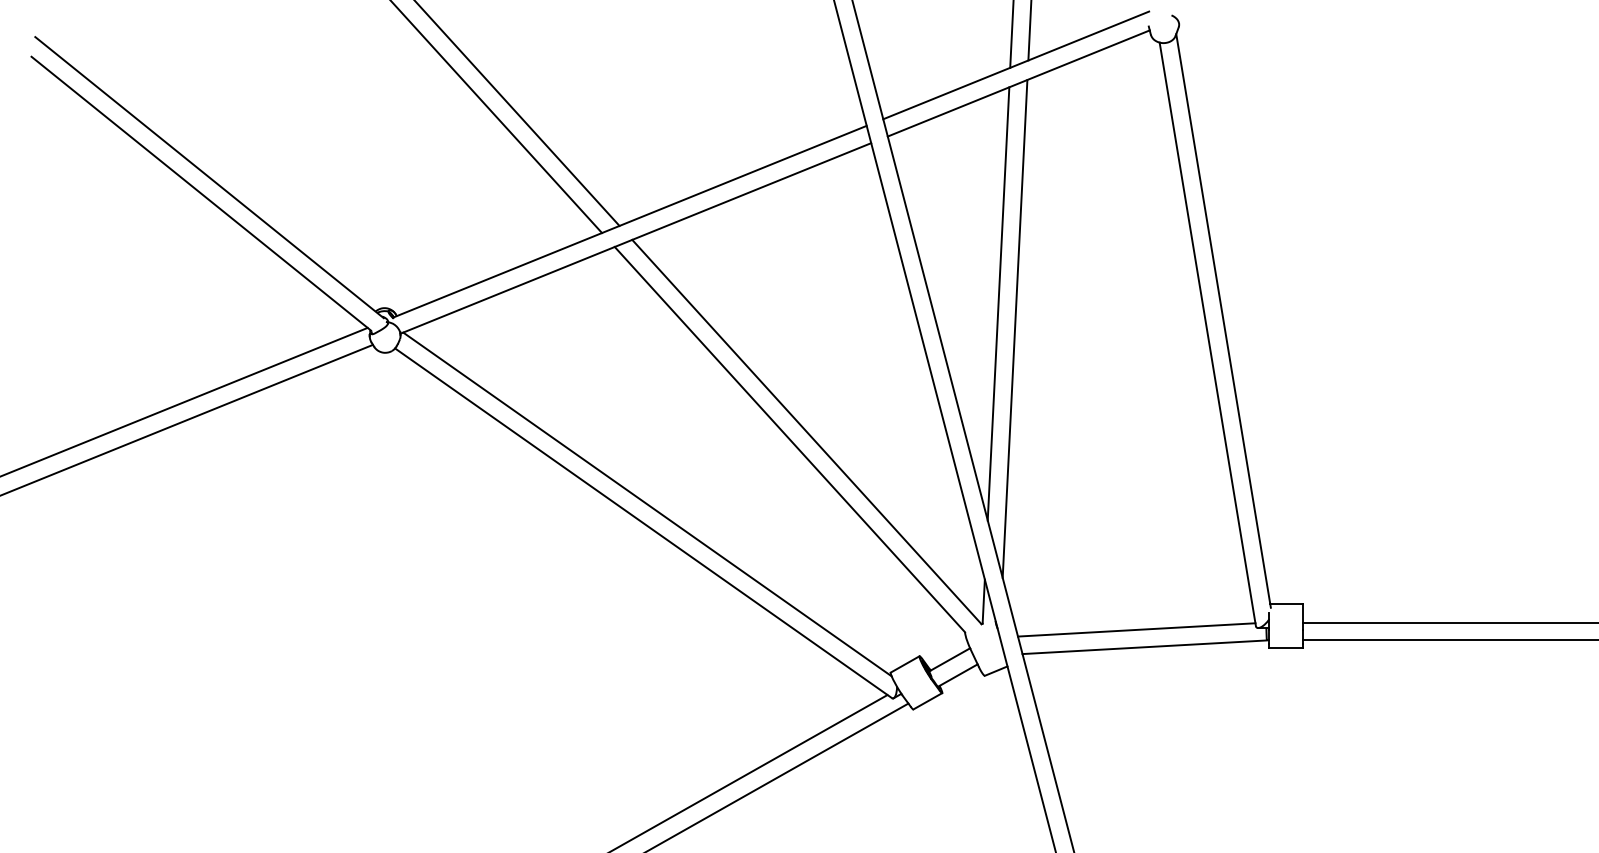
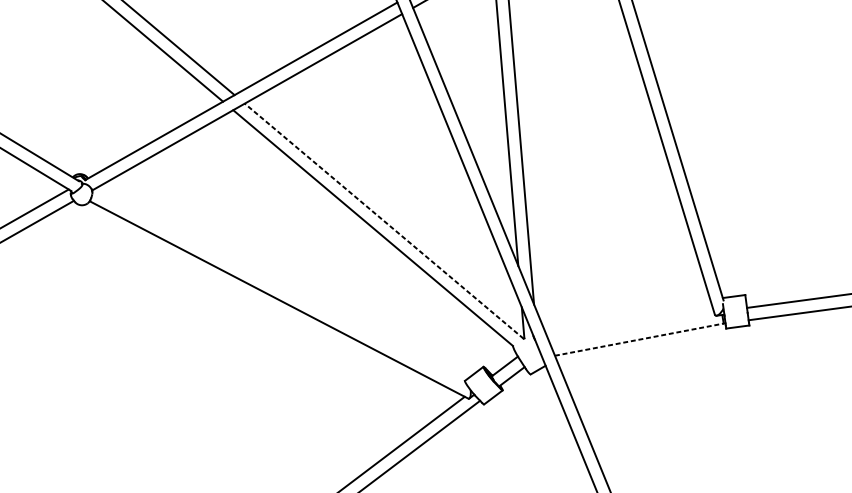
line: (806, 432) -> (383, 221), solid -> dashed
line: (647, 504) -> (279, 286), removed
line: (1136, 629) -> (632, 328), removed
line: (1145, 647) -> (639, 339), solid -> dashed

